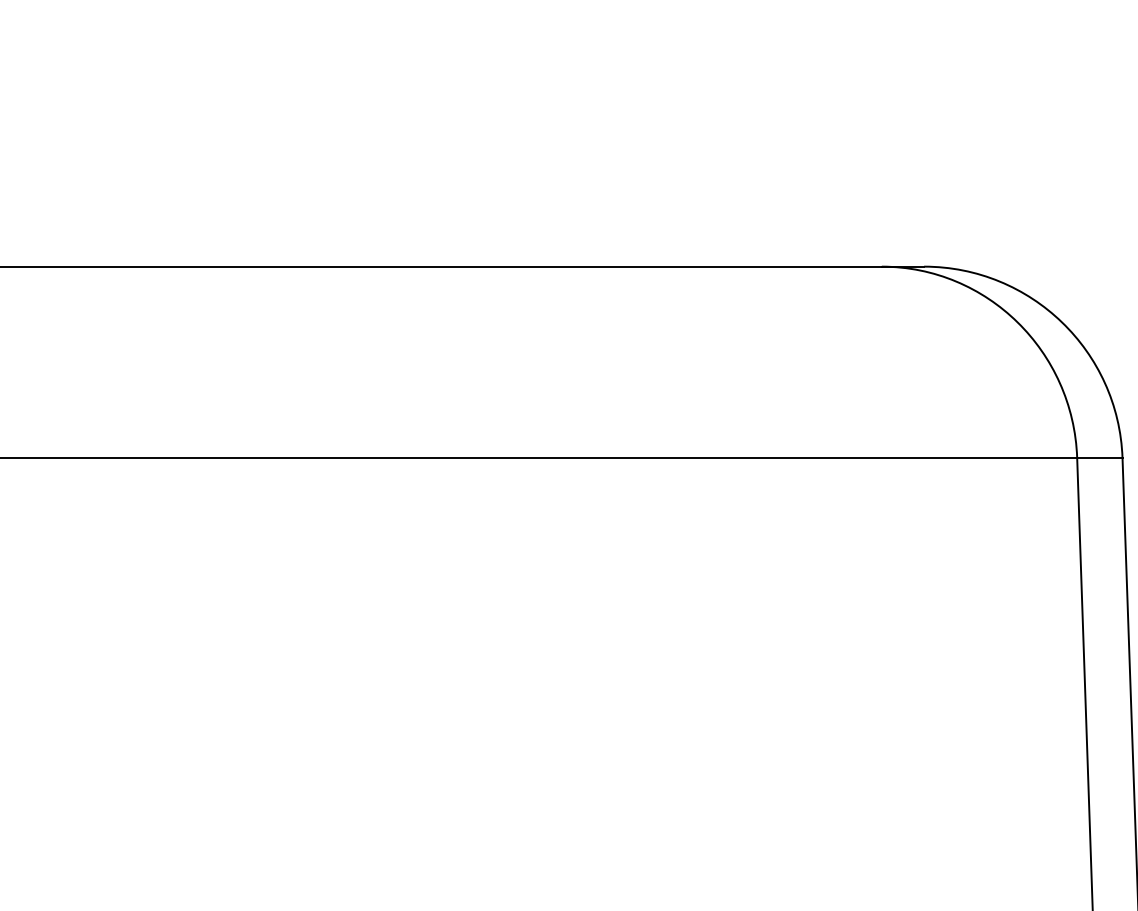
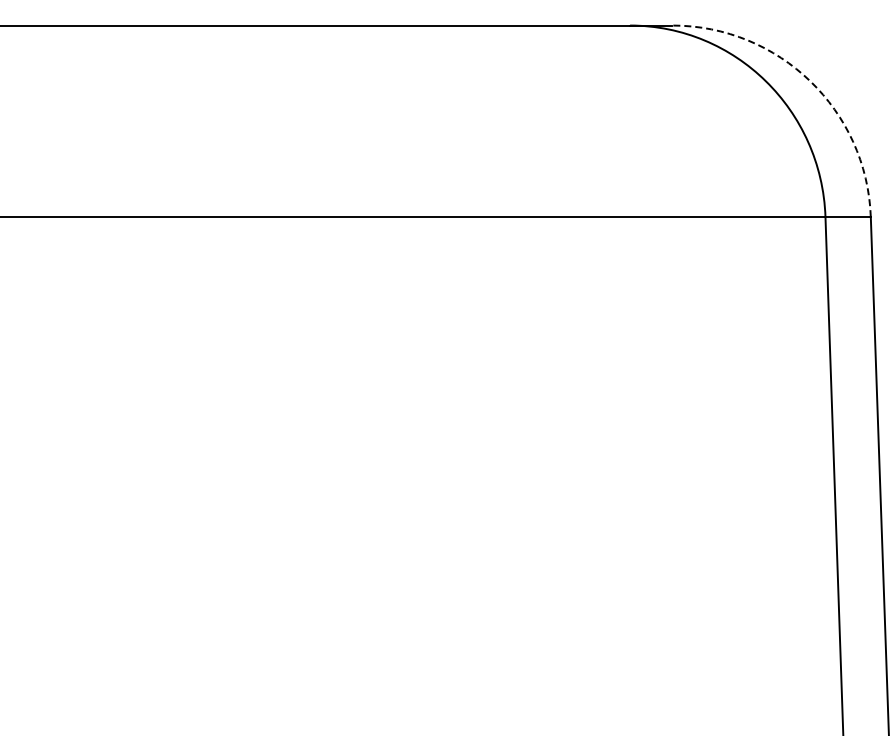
arc: (1062, 322) -> (810, 81), solid -> dashed

